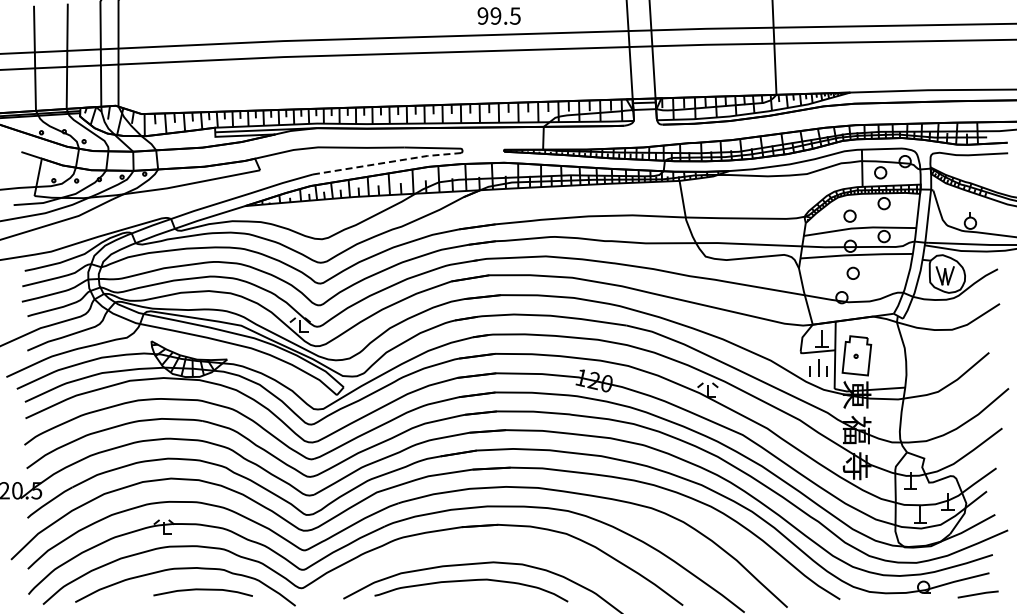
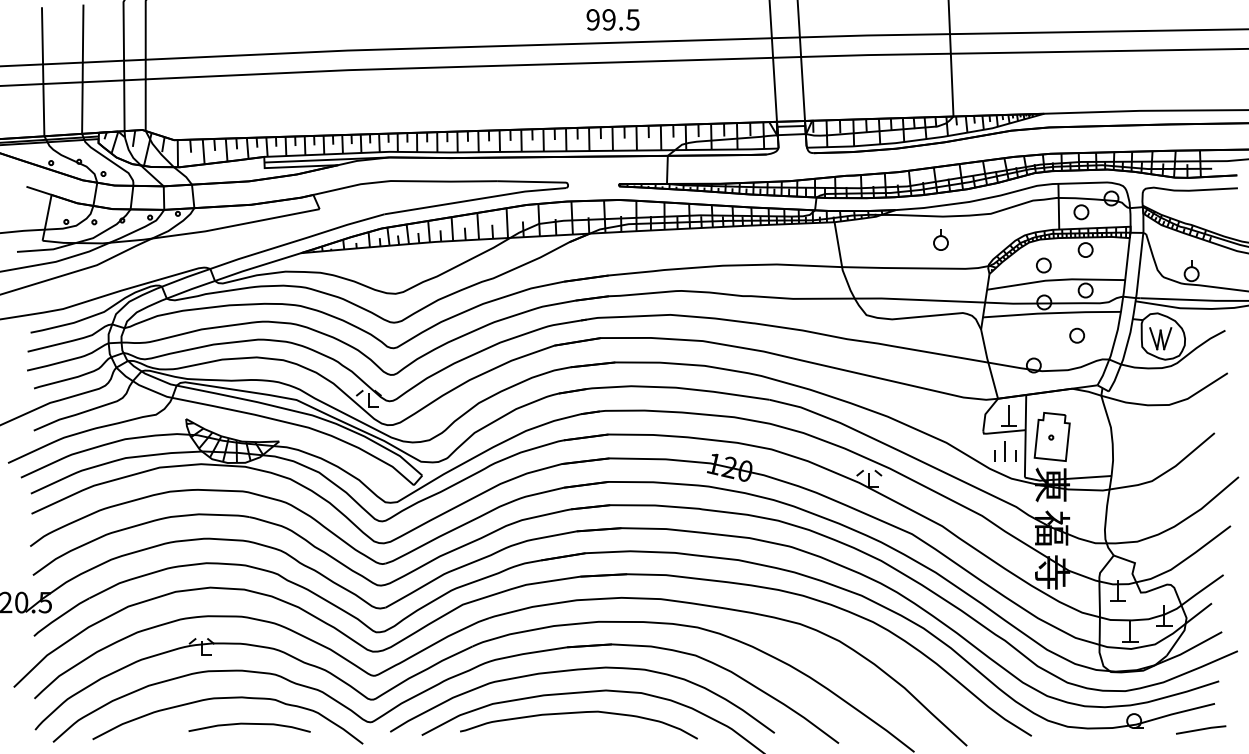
line: (387, 162) -> (475, 199), dashed -> solid
part: (765, 195) -> (940, 240), added
part: (852, 272) -> (1076, 334), moved
curve: (471, 546) -> (579, 671), added

